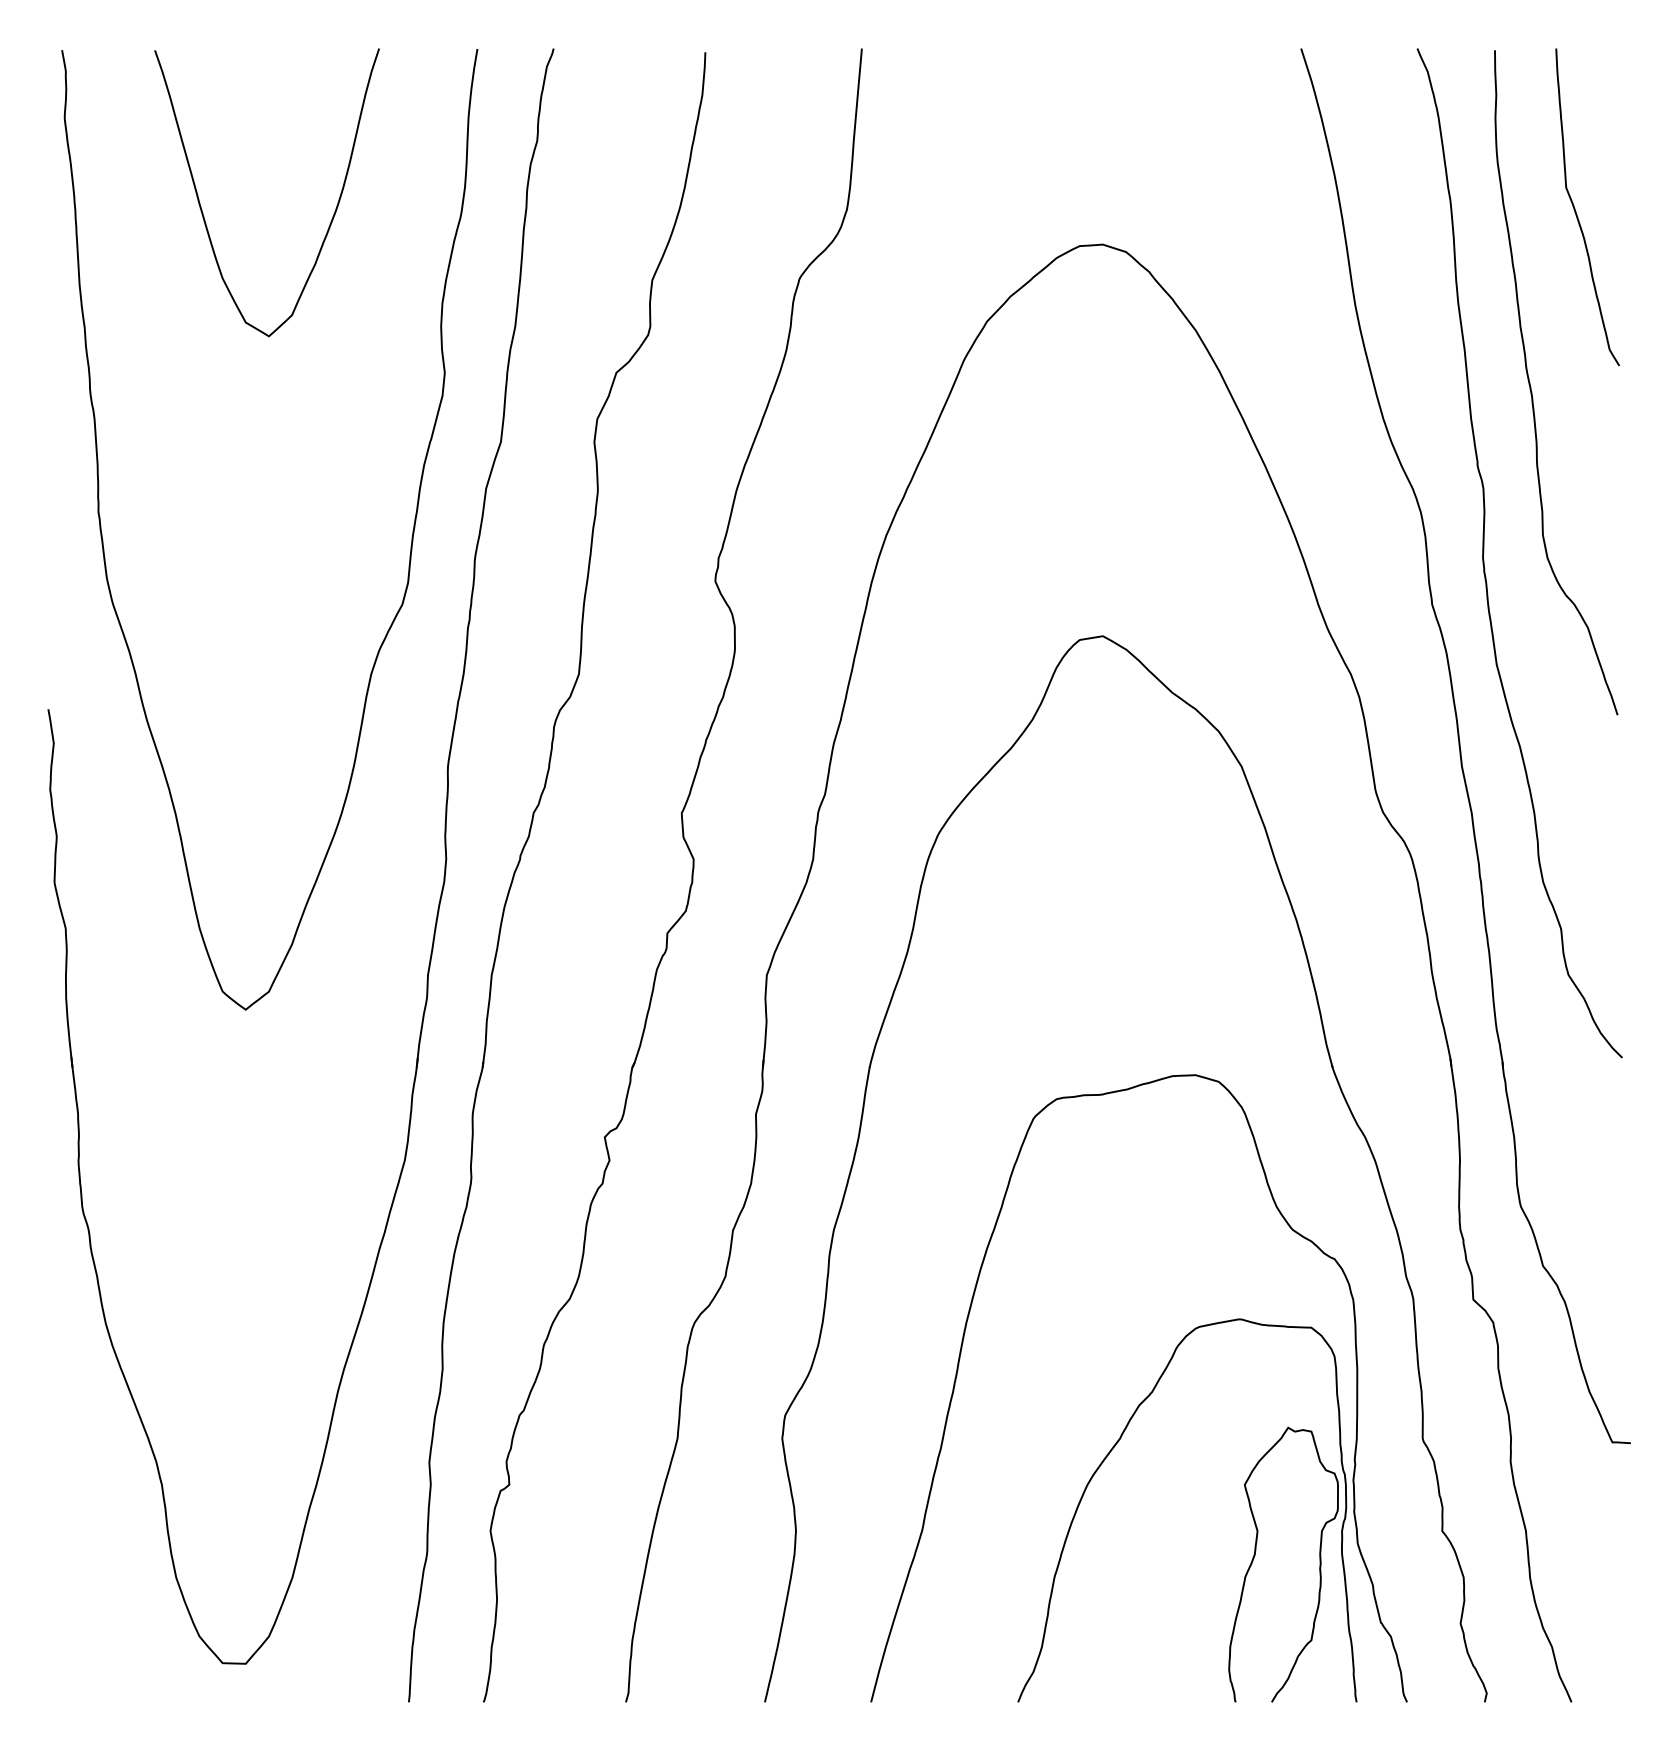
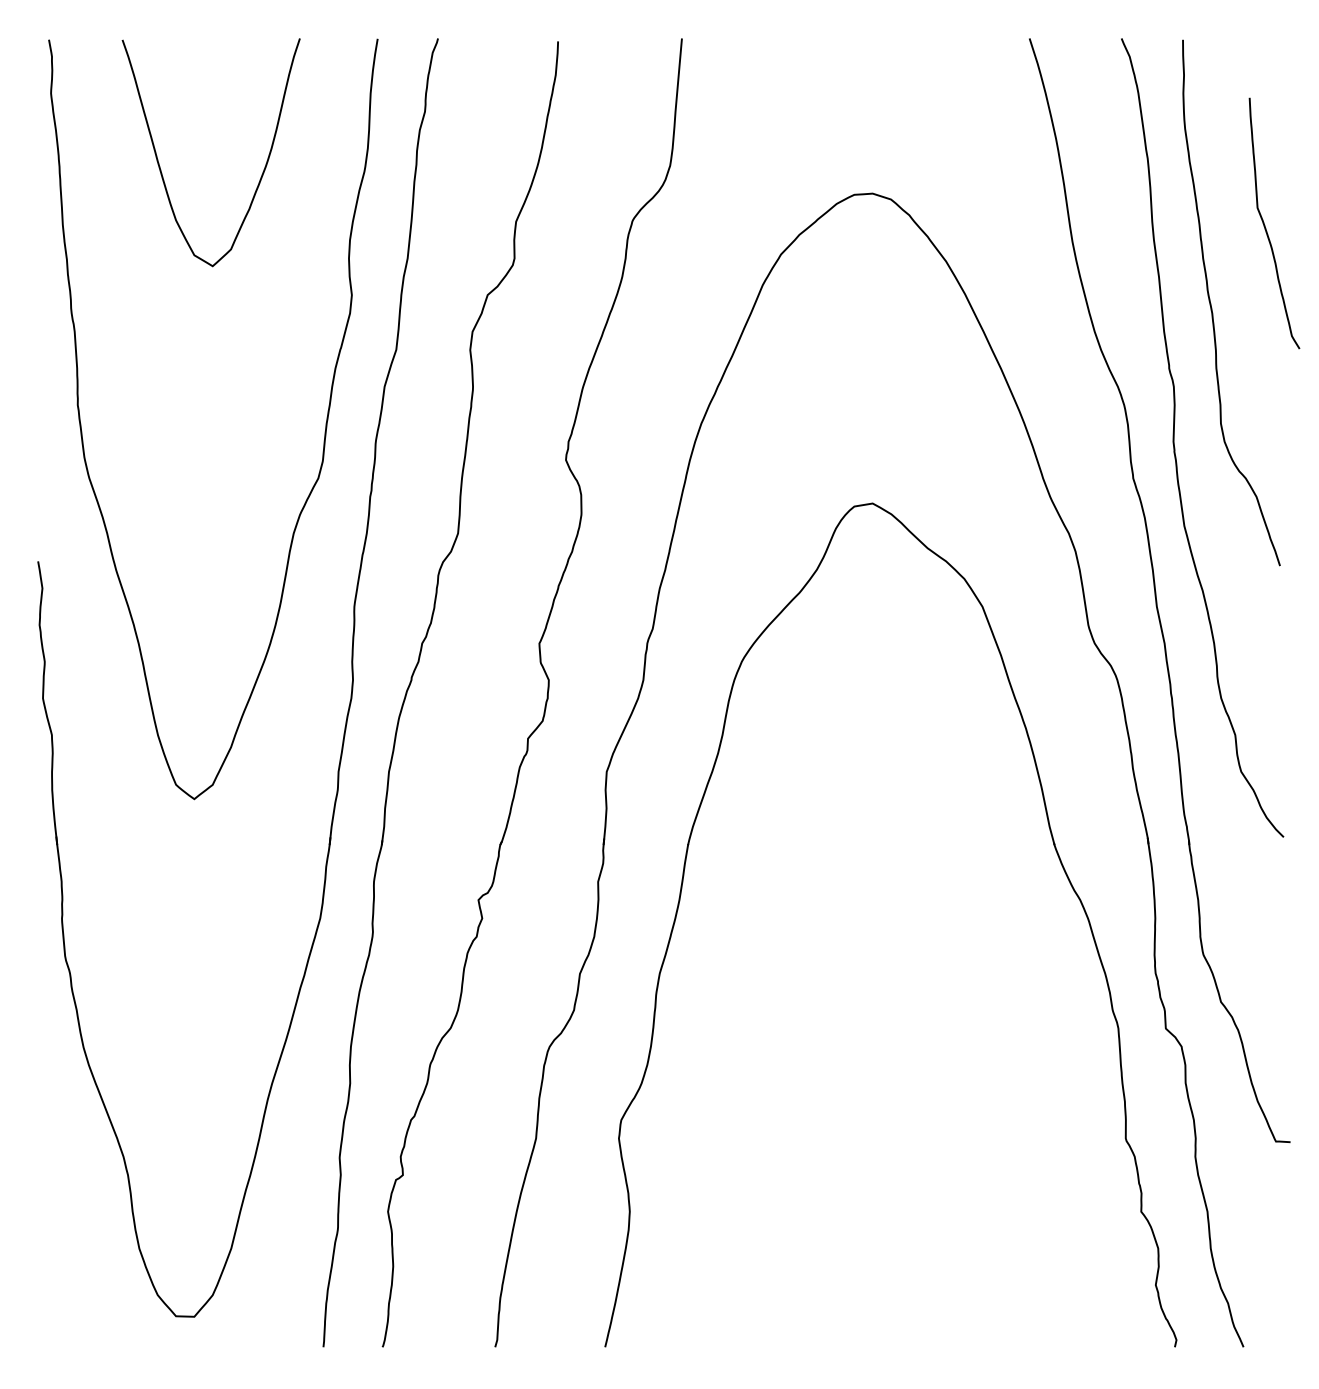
curve: (1576, 211) -> (1265, 226), moved
part: (1146, 1396) -> (907, 1105), removed

